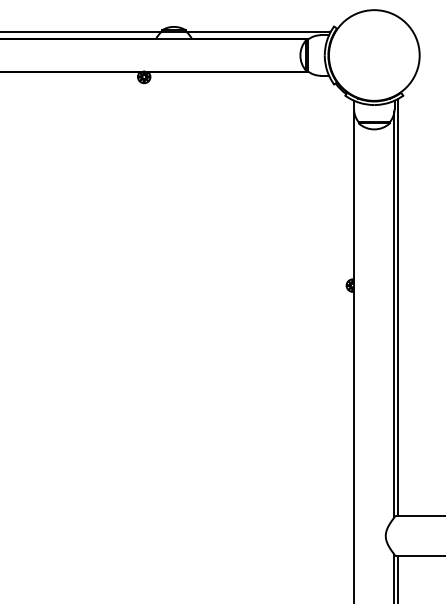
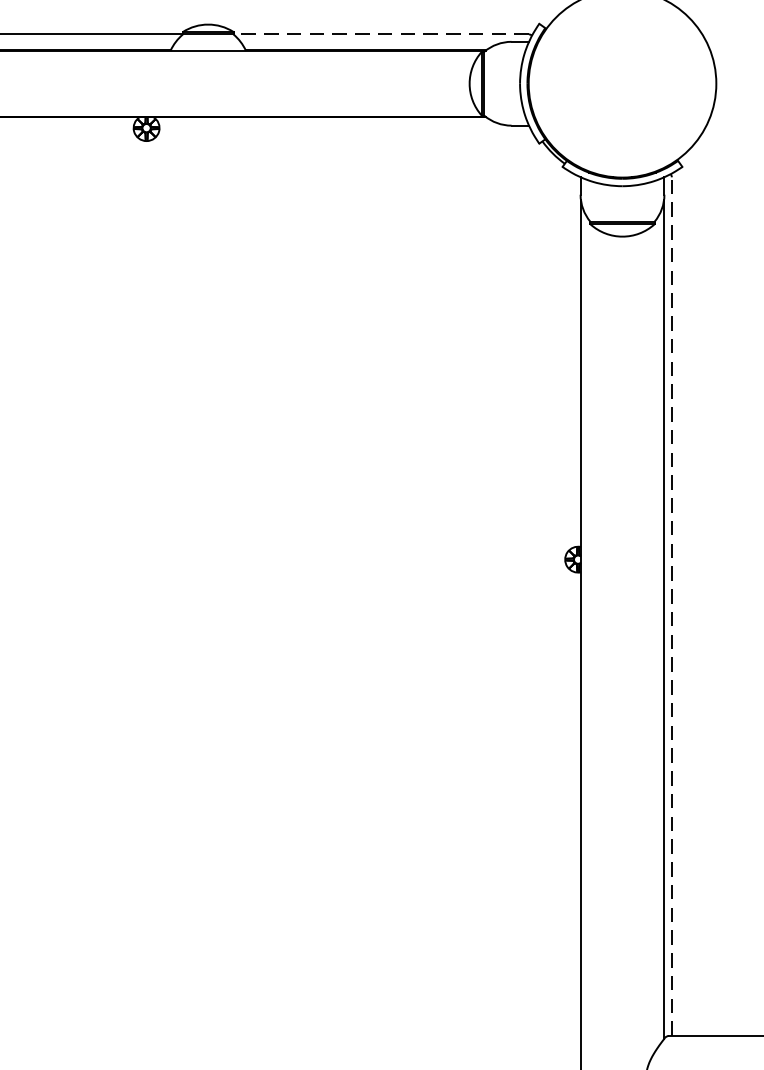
line: (257, 31) -> (380, 34), solid -> dashed
line: (398, 308) -> (672, 606), solid -> dashed

